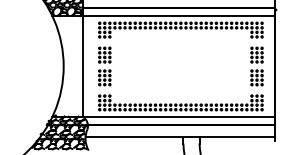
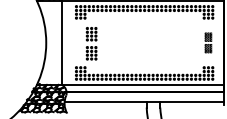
part: (104, 66) -> (91, 43), moved
part: (256, 66) -> (208, 42), size x0.6

